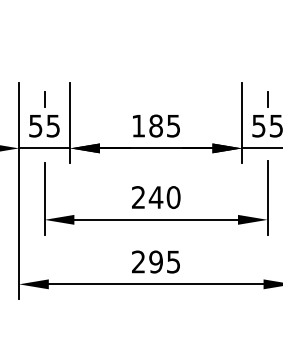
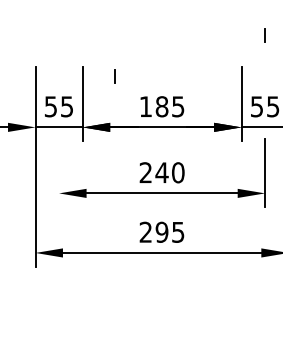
line: (43, 99) -> (114, 76), moved
line: (267, 99) -> (264, 35), moved
line: (45, 199) -> (59, 174), removed

